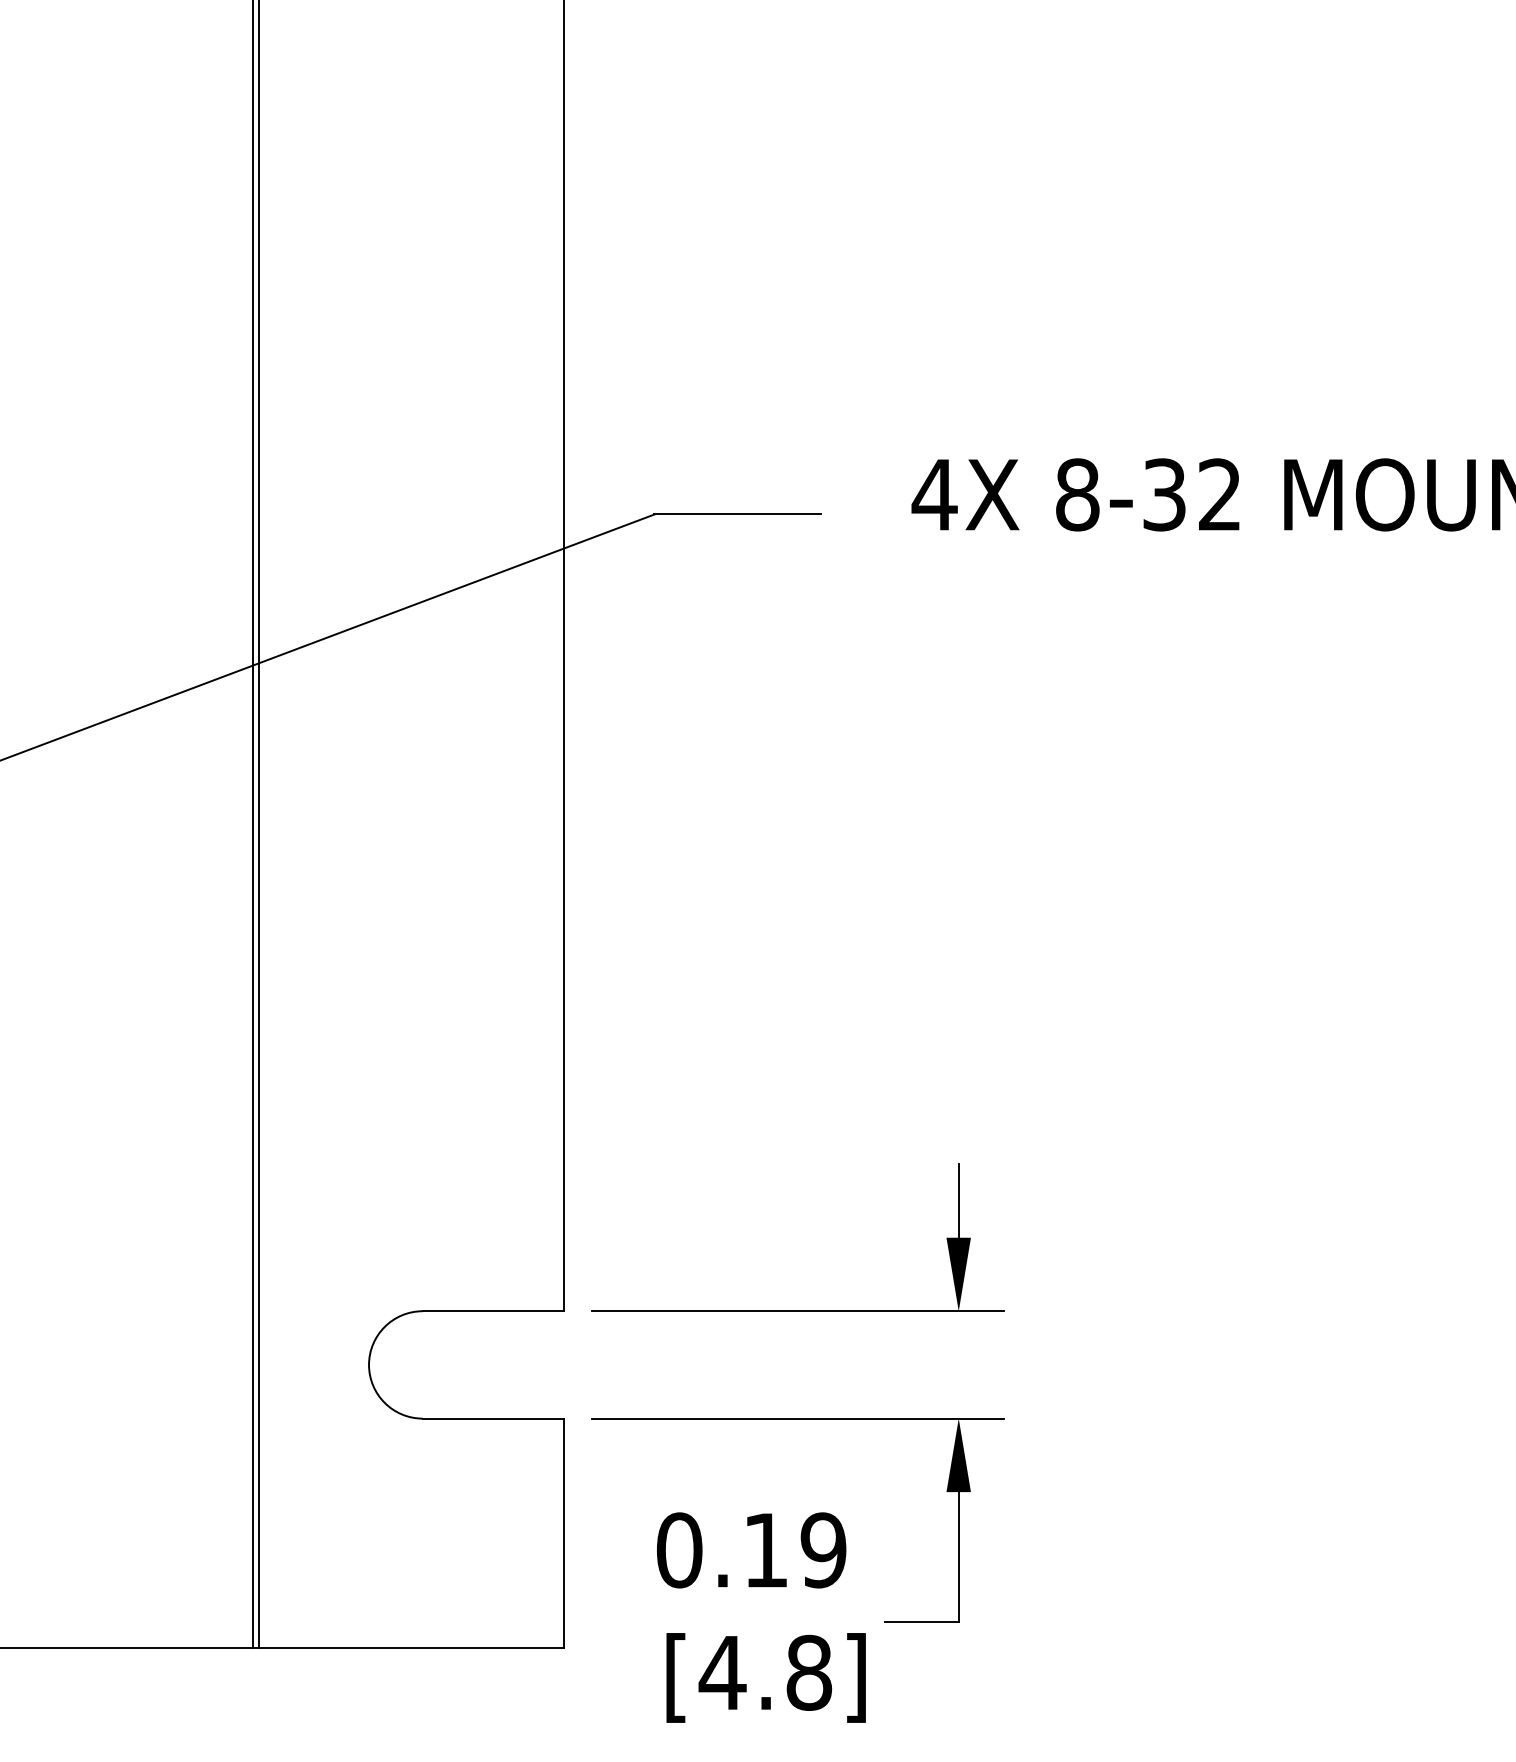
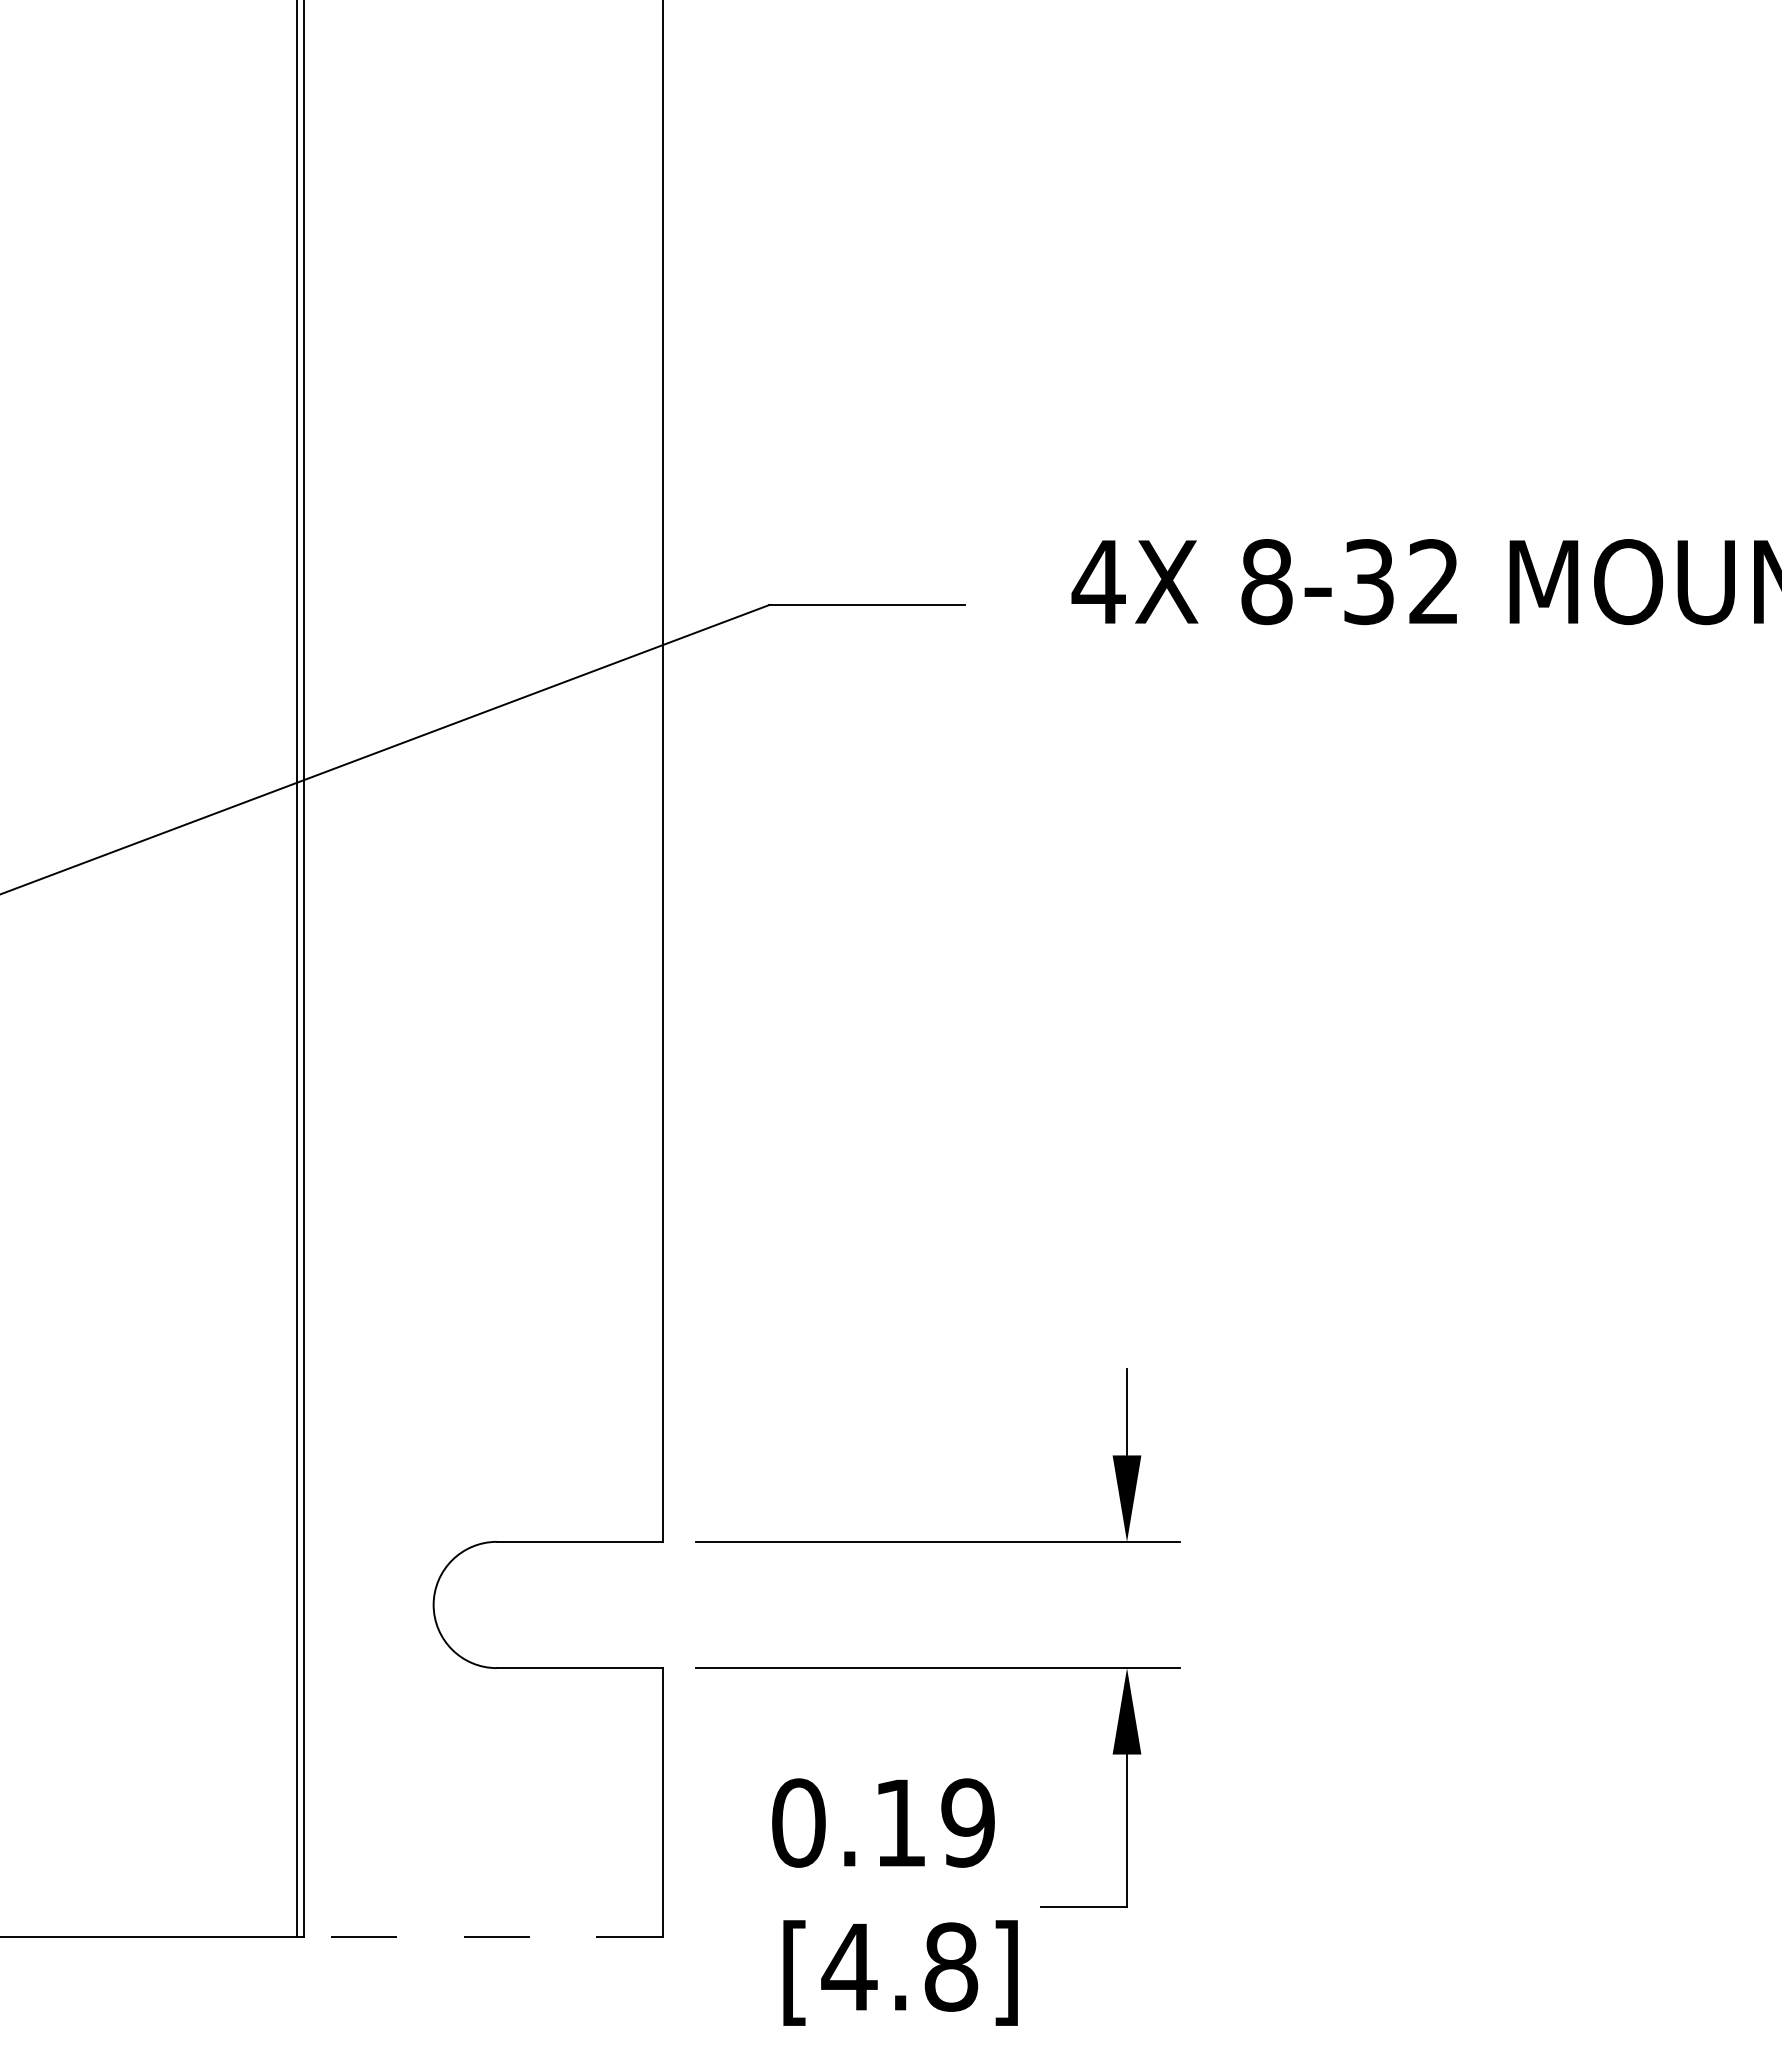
line: (410, 1647) -> (482, 1937), solid -> dashed

